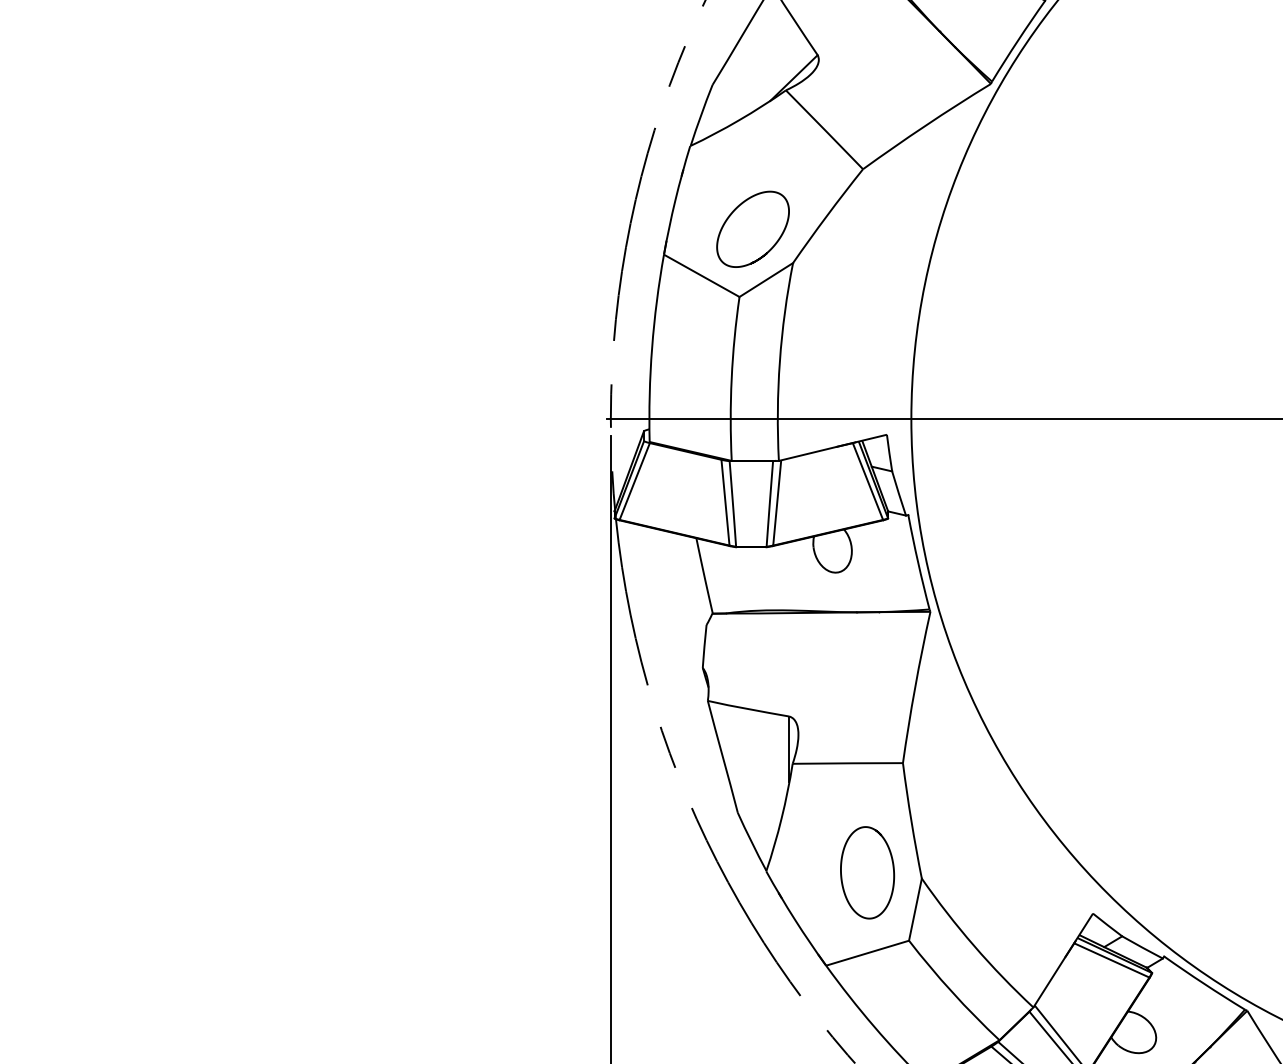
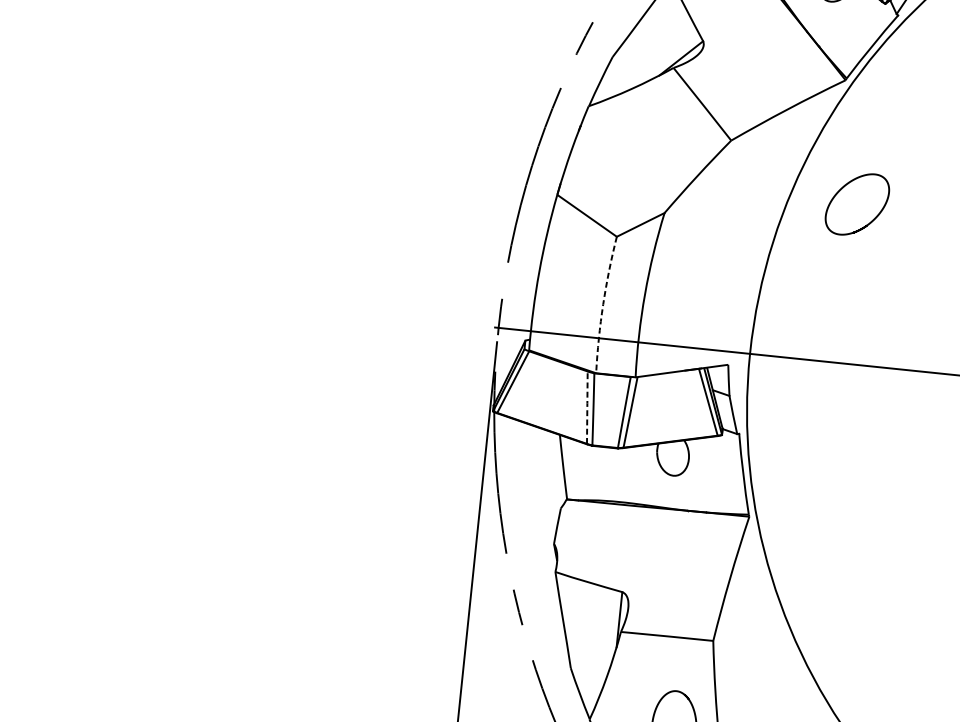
curve: (731, 215) -> (840, 191), moved
arc: (731, 378) -> (603, 304), solid -> dashed
line: (725, 502) -> (587, 407), solid -> dashed

